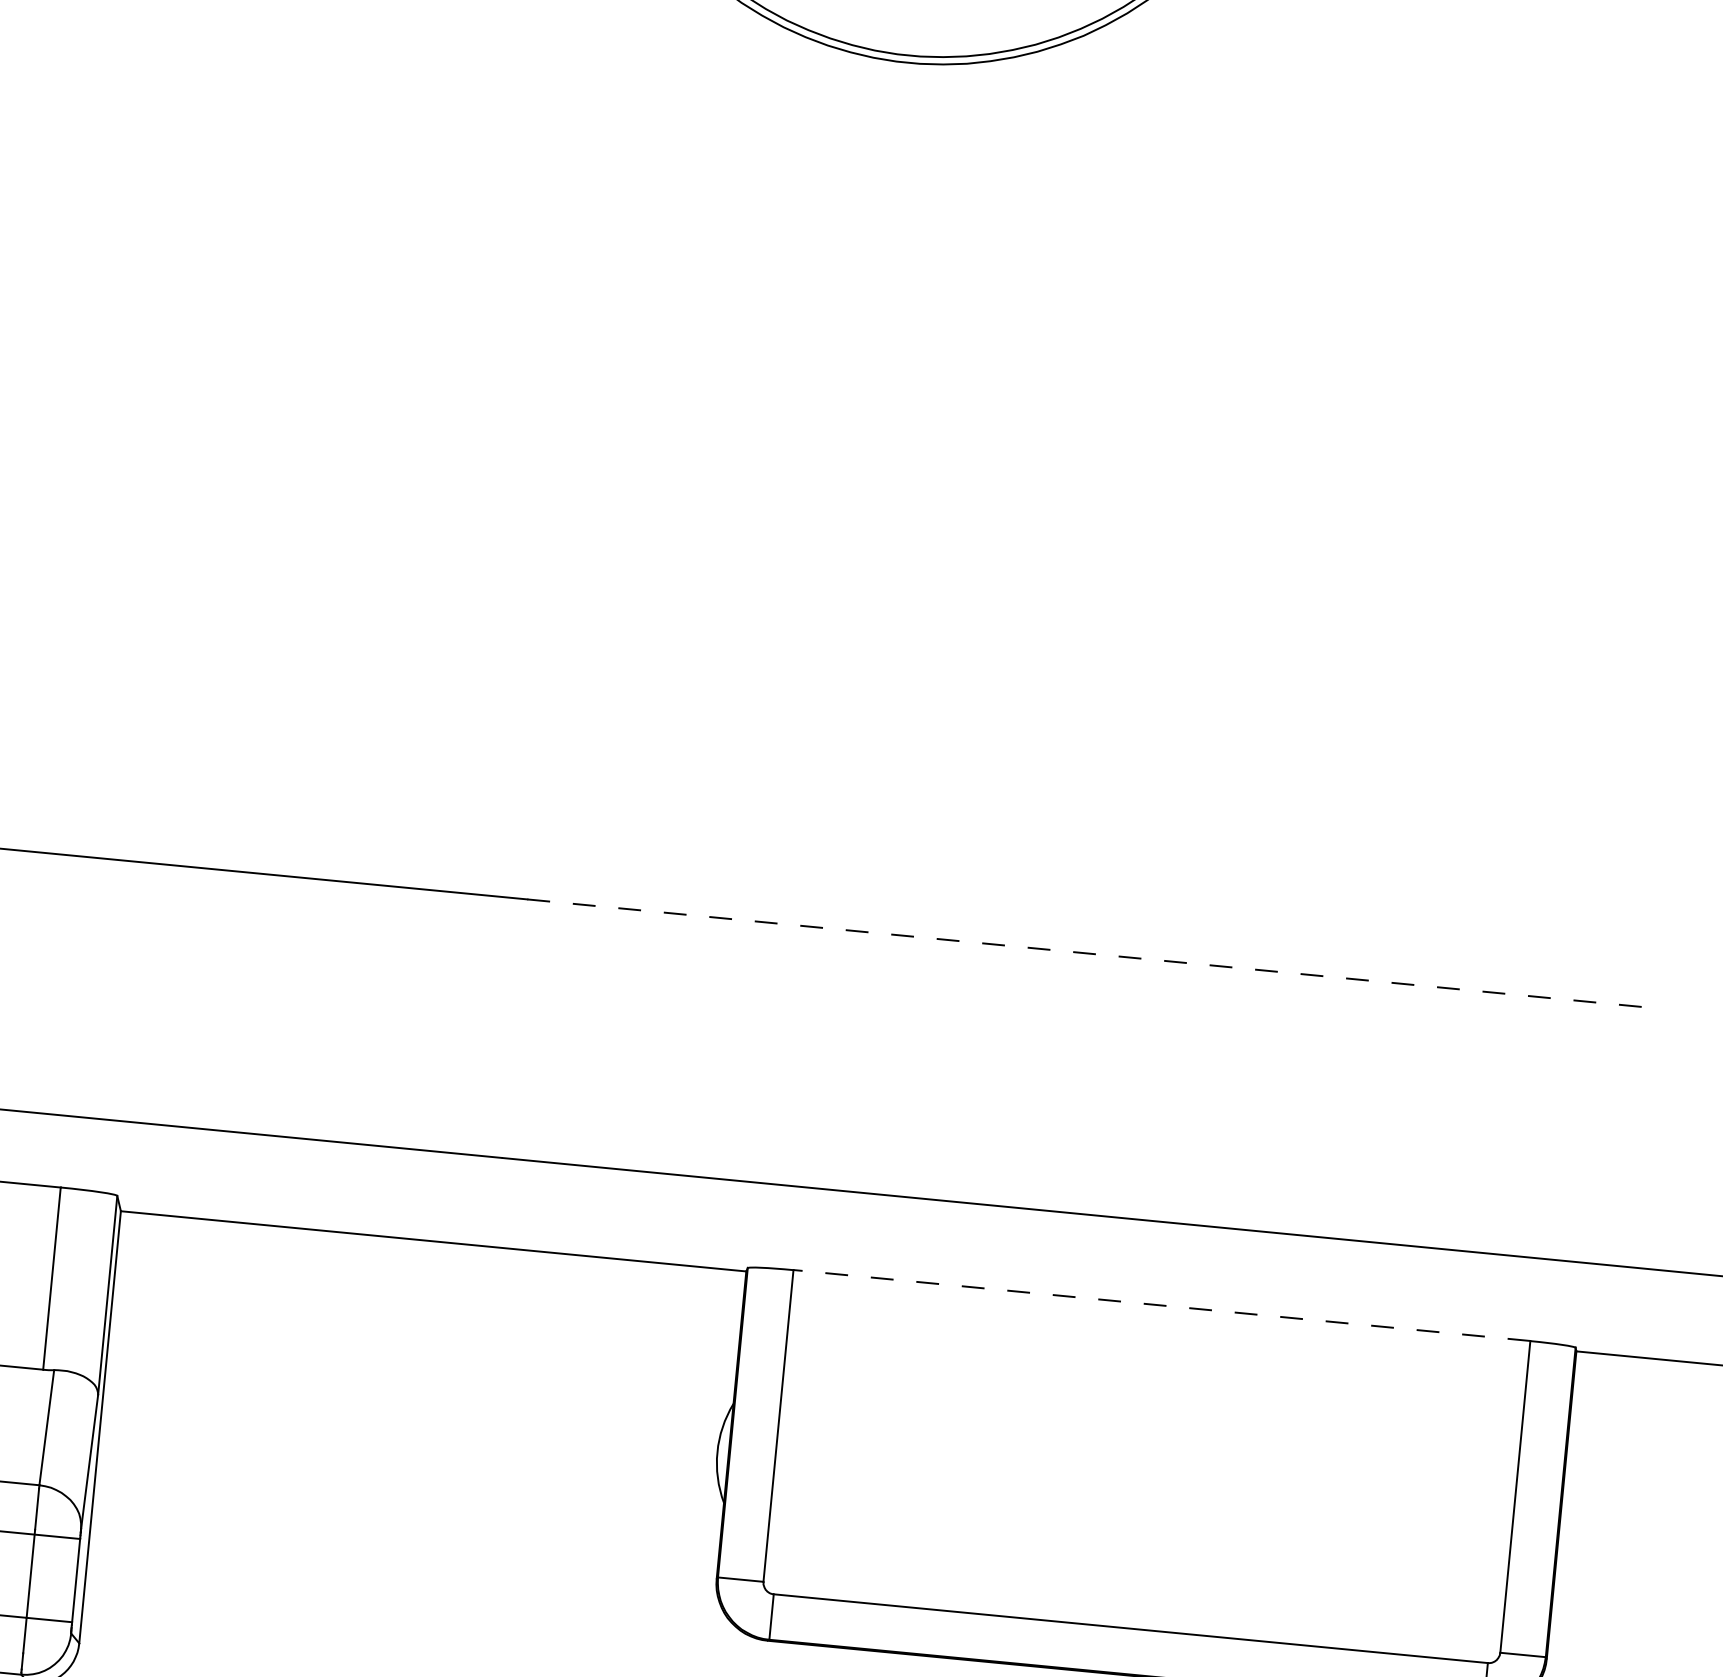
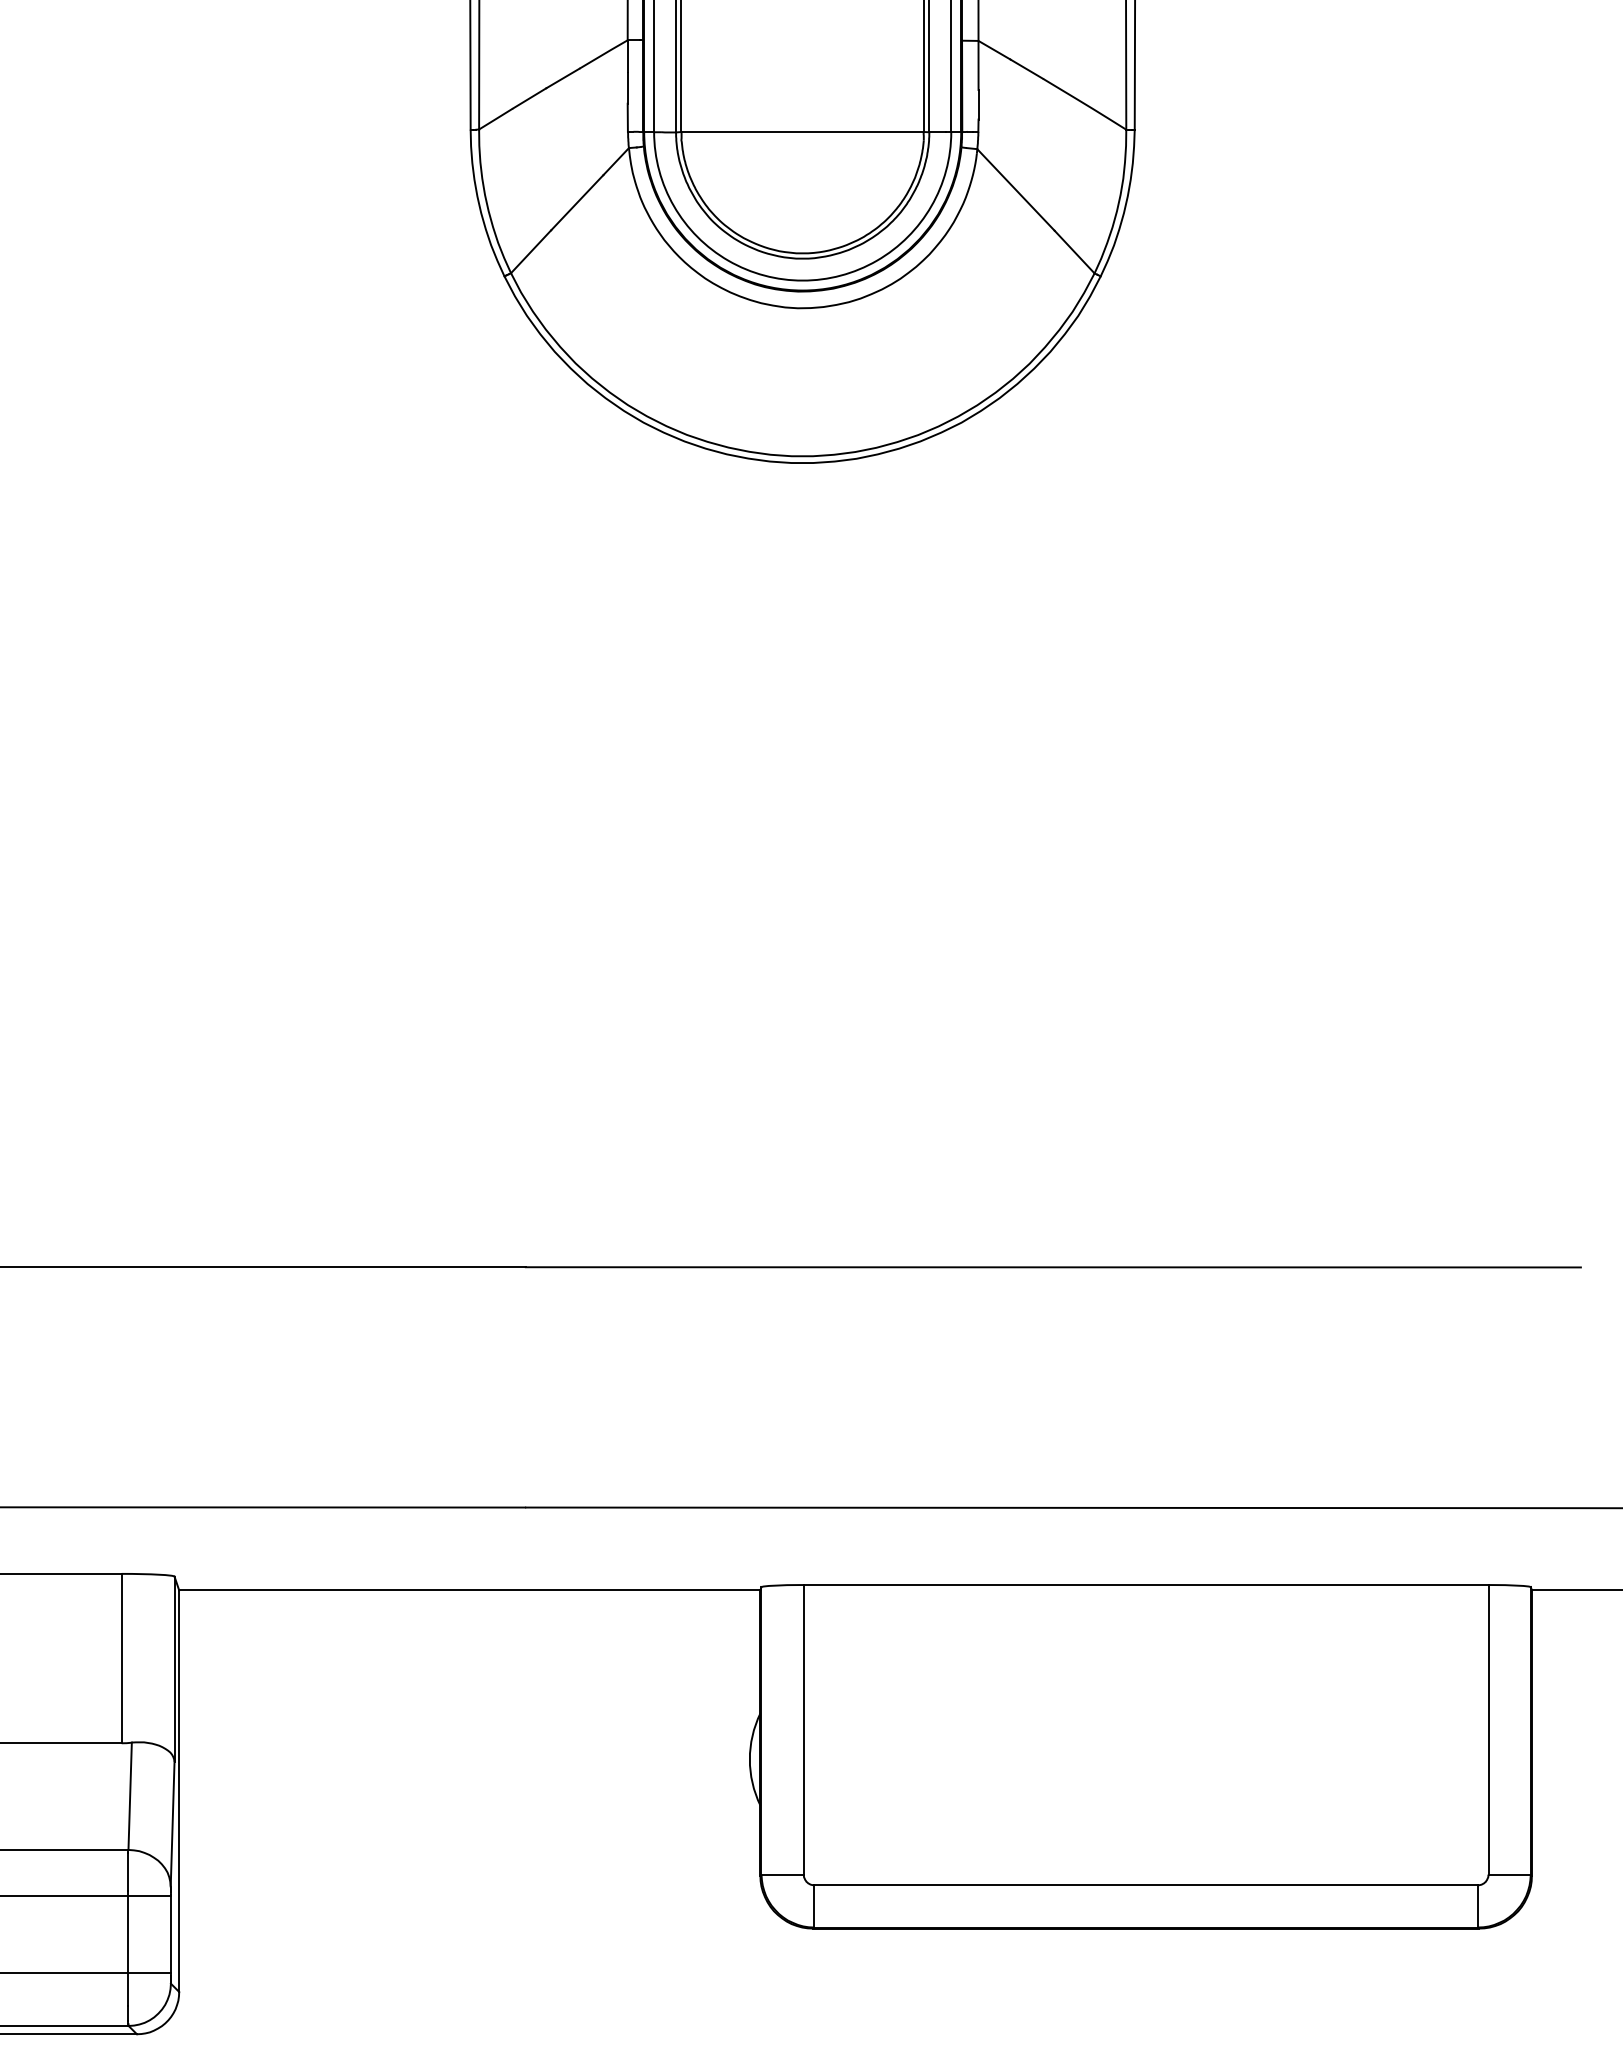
line: (1095, 954) -> (1053, 1267), dashed -> solid
line: (1161, 1305) -> (1145, 1584), dashed -> solid

